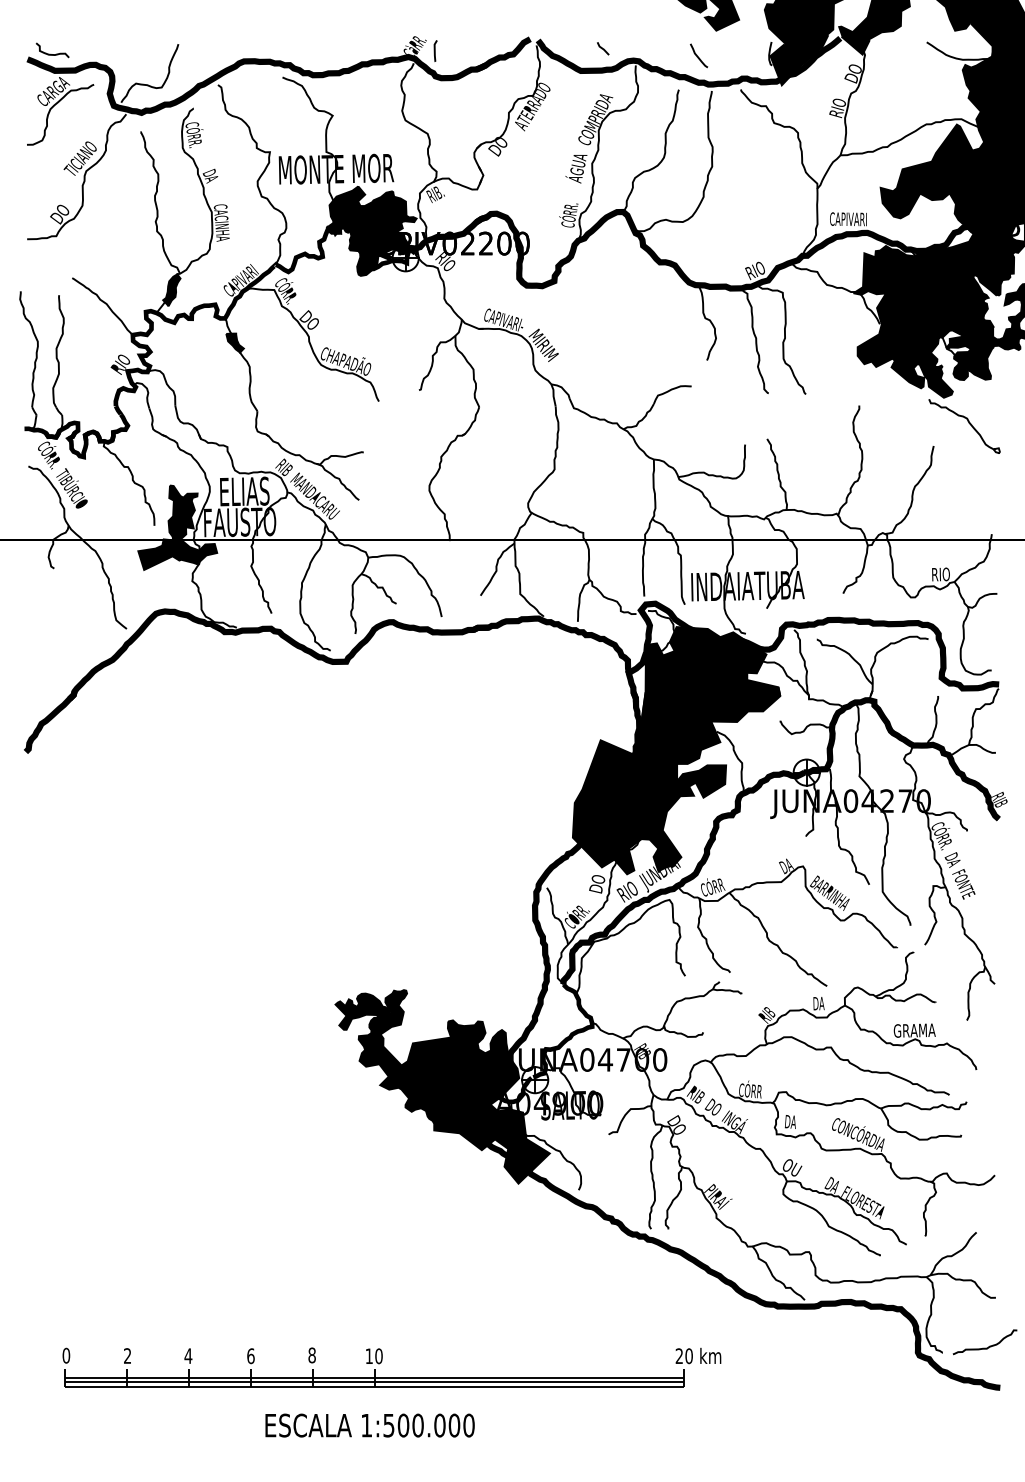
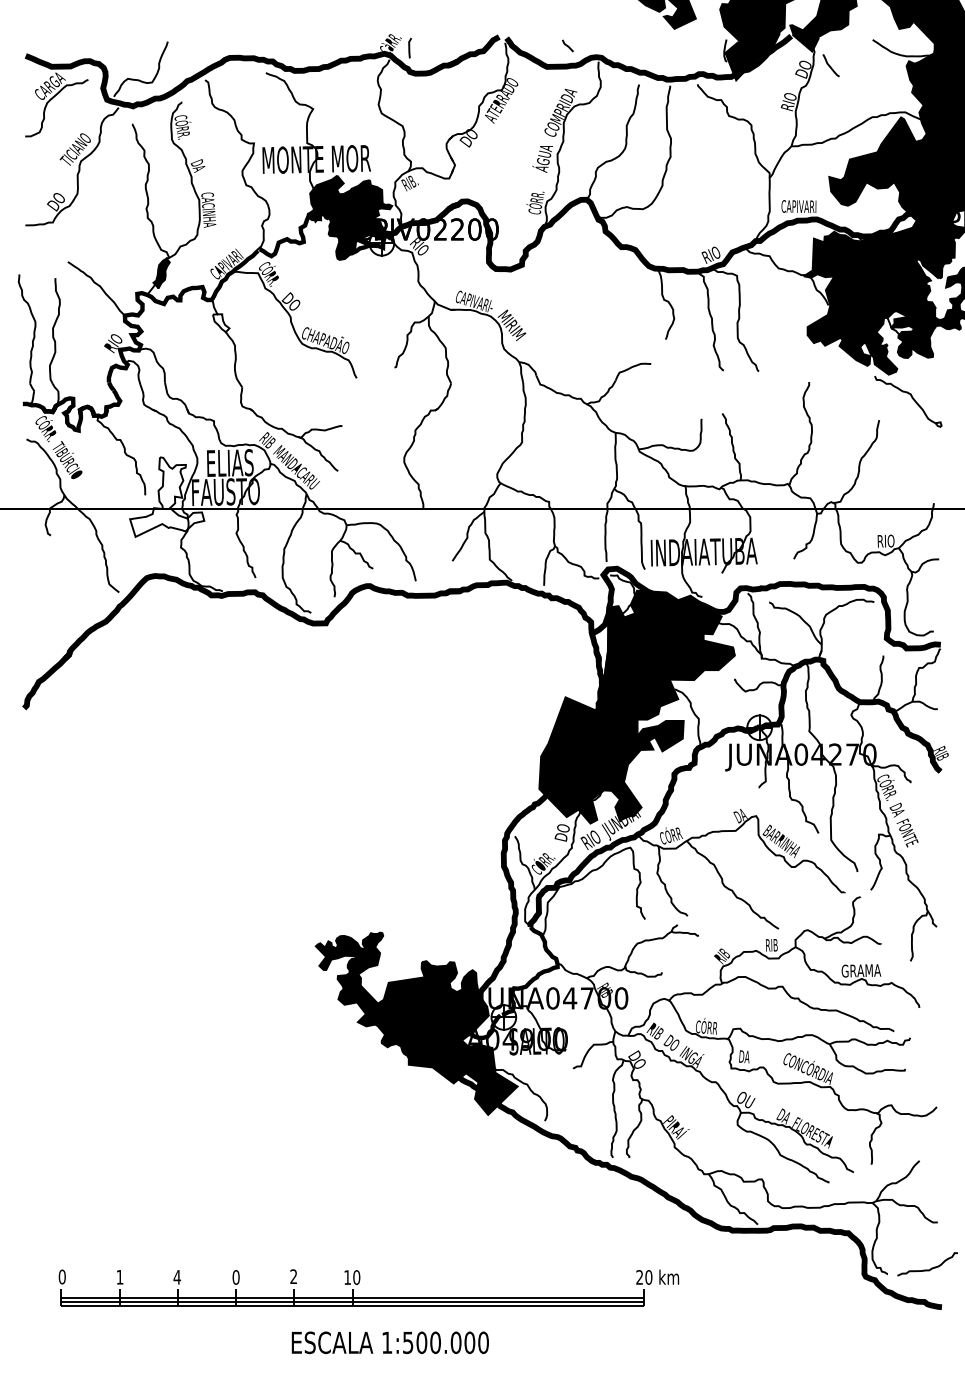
curve: (52, 53) -> (49, 50), removed
curve: (698, 55) -> (830, 65), moved
fill: (234, 343) -> (220, 323), removed
fill: (178, 527) -> (167, 496), removed
text: (819, 1003) -> (771, 945), DA -> RIB
text: (127, 1355) -> (119, 1276), 2 -> 1
text: (311, 1355) -> (293, 1276), 8 -> 2
text: (250, 1356) -> (235, 1277), 6 -> 0
text: (369, 1425) -> (389, 1342), moved

